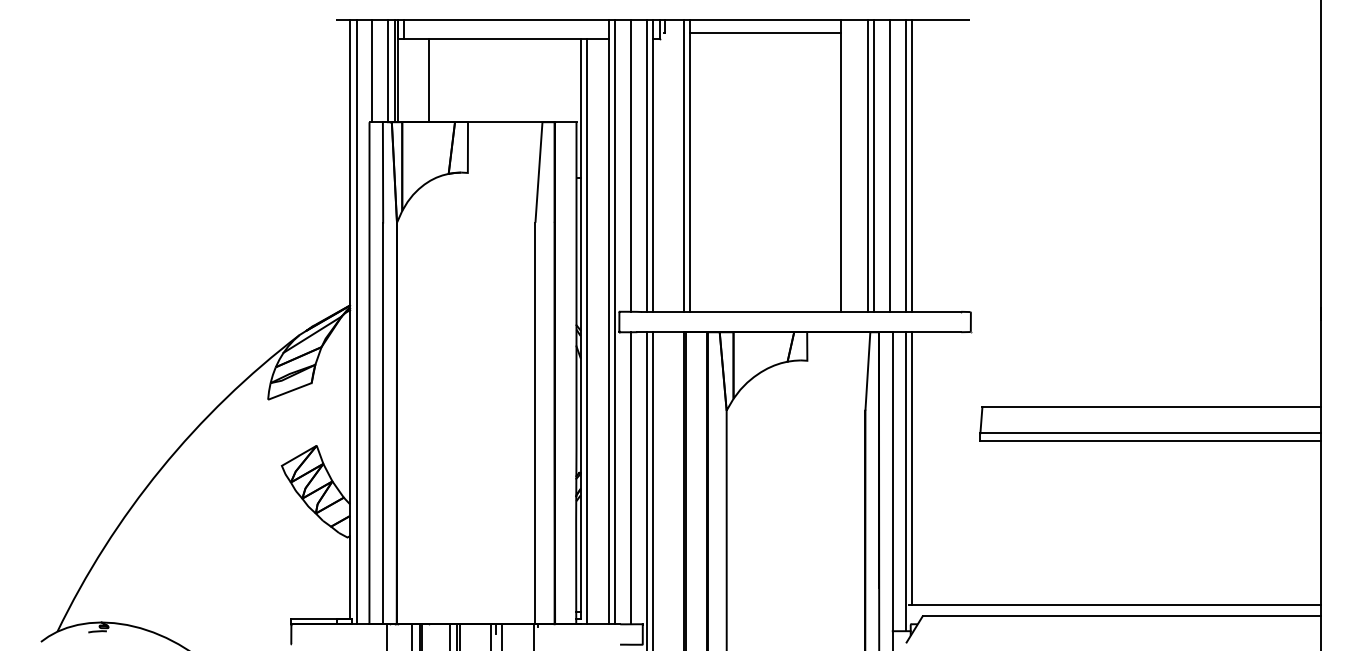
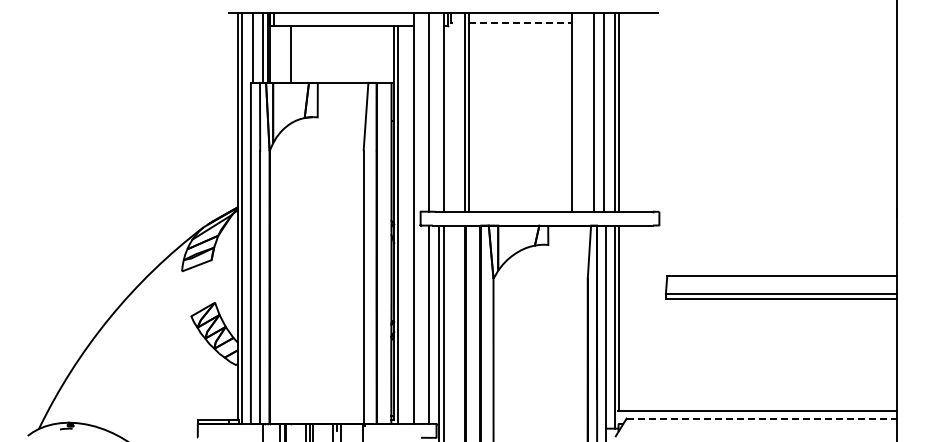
line: (766, 33) -> (520, 22), solid -> dashed
line: (647, 165) -> (439, 112), removed
line: (867, 165) -> (589, 112), removed
line: (614, 321) -> (417, 218), removed
line: (1122, 616) -> (762, 418), solid -> dashed

